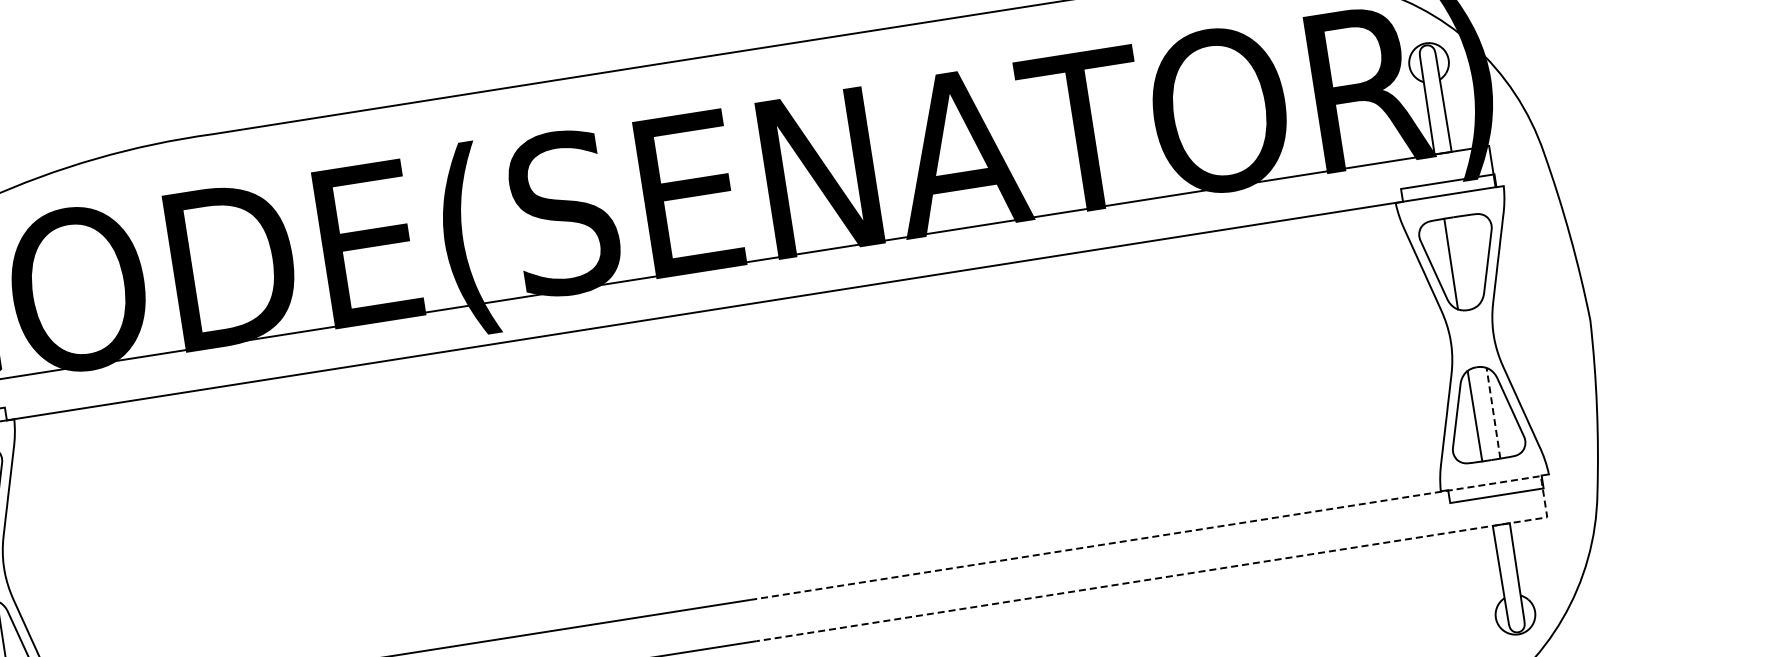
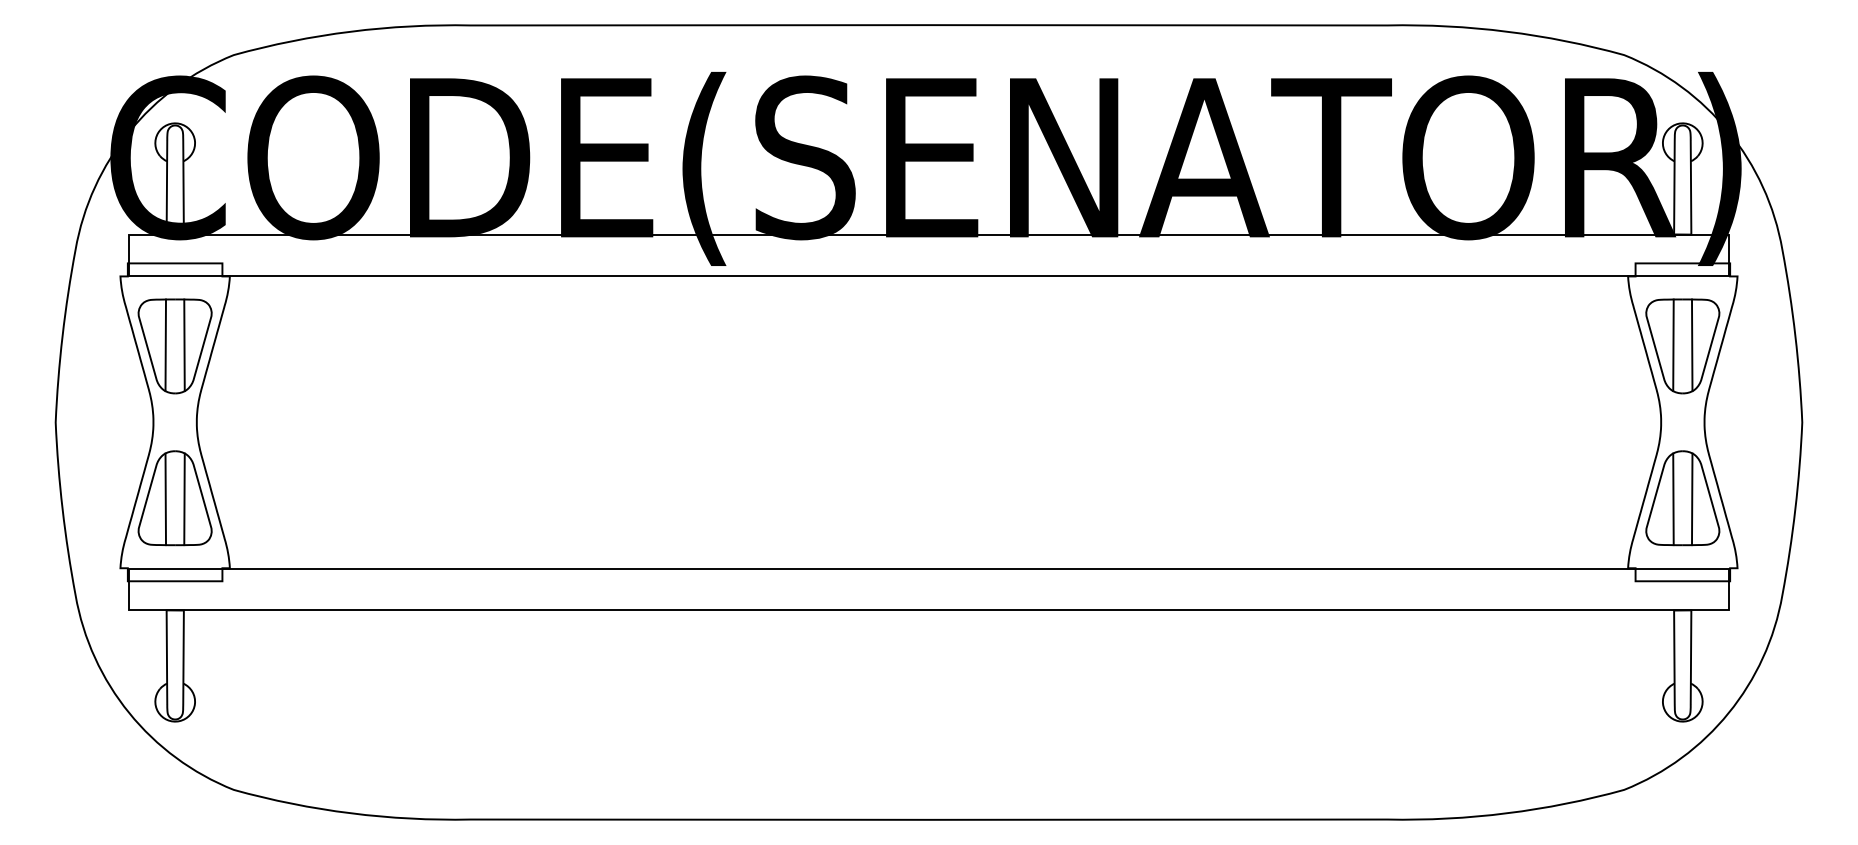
line: (1468, 261) -> (1691, 345), added
line: (1493, 413) -> (1692, 499), dashed -> solid
line: (1544, 496) -> (1729, 589), dashed -> solid

